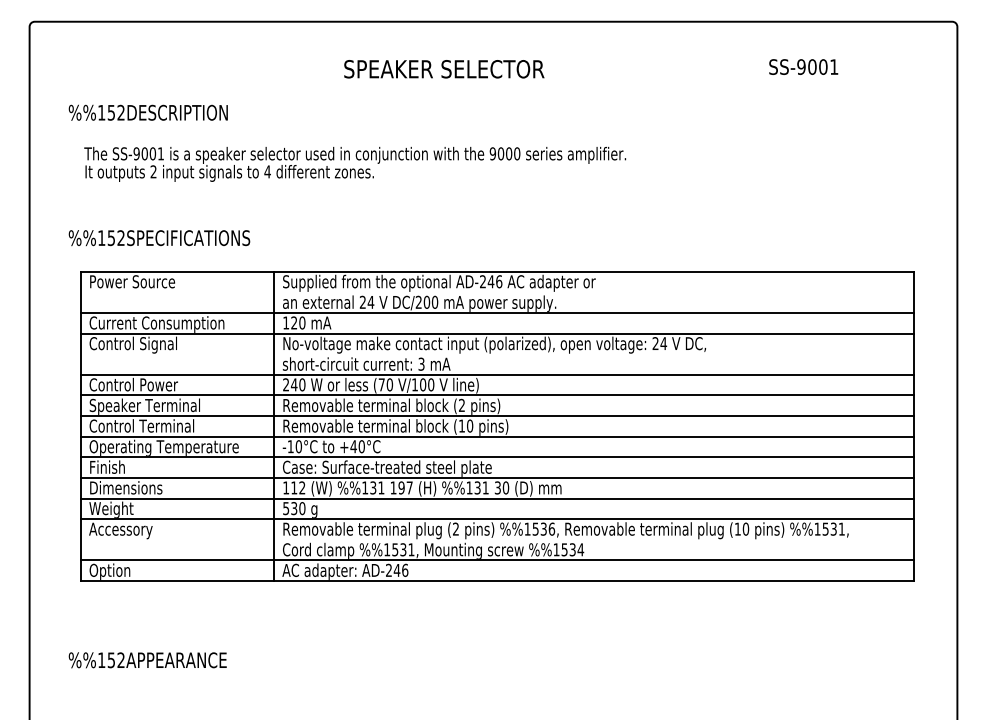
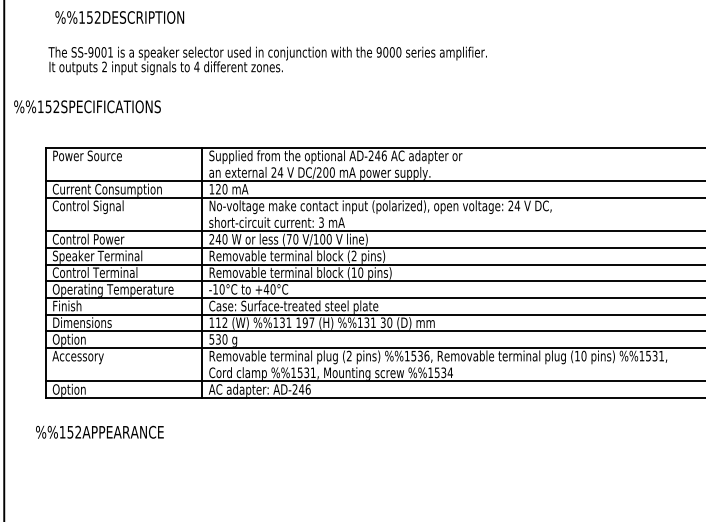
text: (147, 112) -> (119, 17), moved
text: (159, 238) -> (87, 107), moved
text: (111, 509) -> (70, 340), Weight -> Option
text: (147, 660) -> (99, 432), moved

